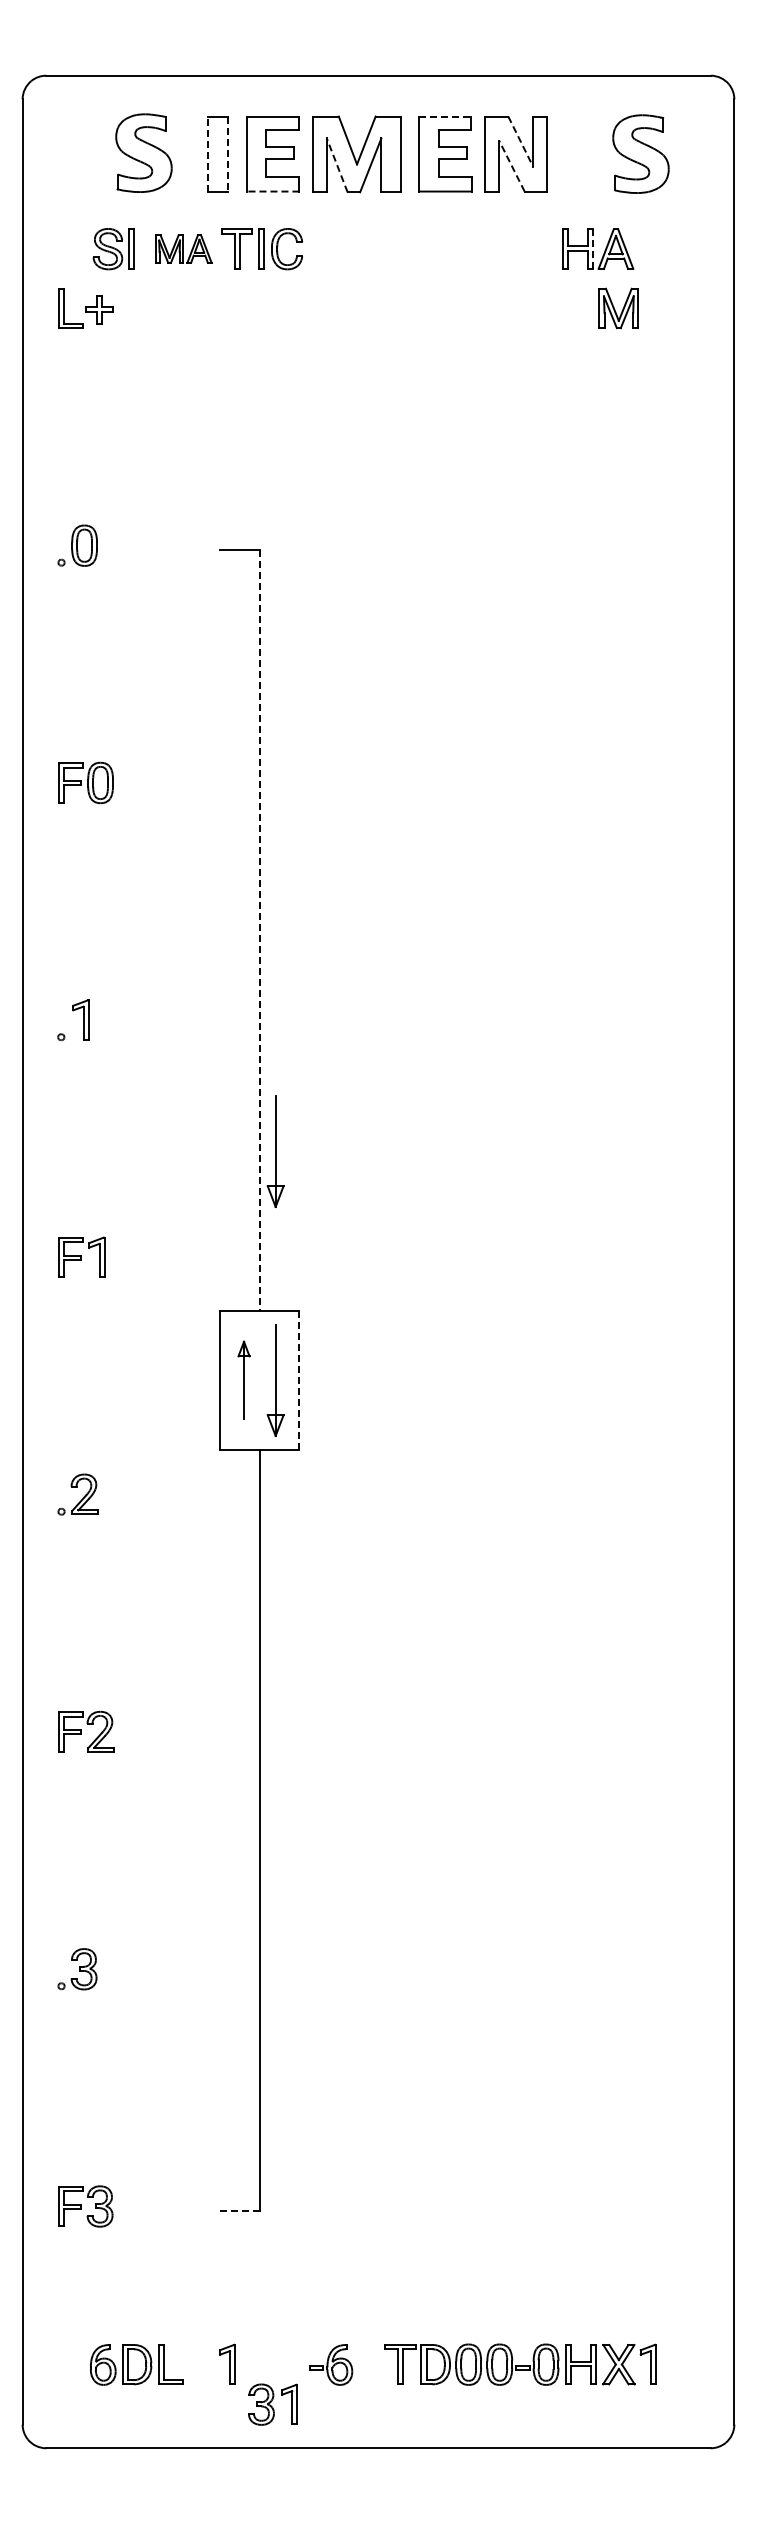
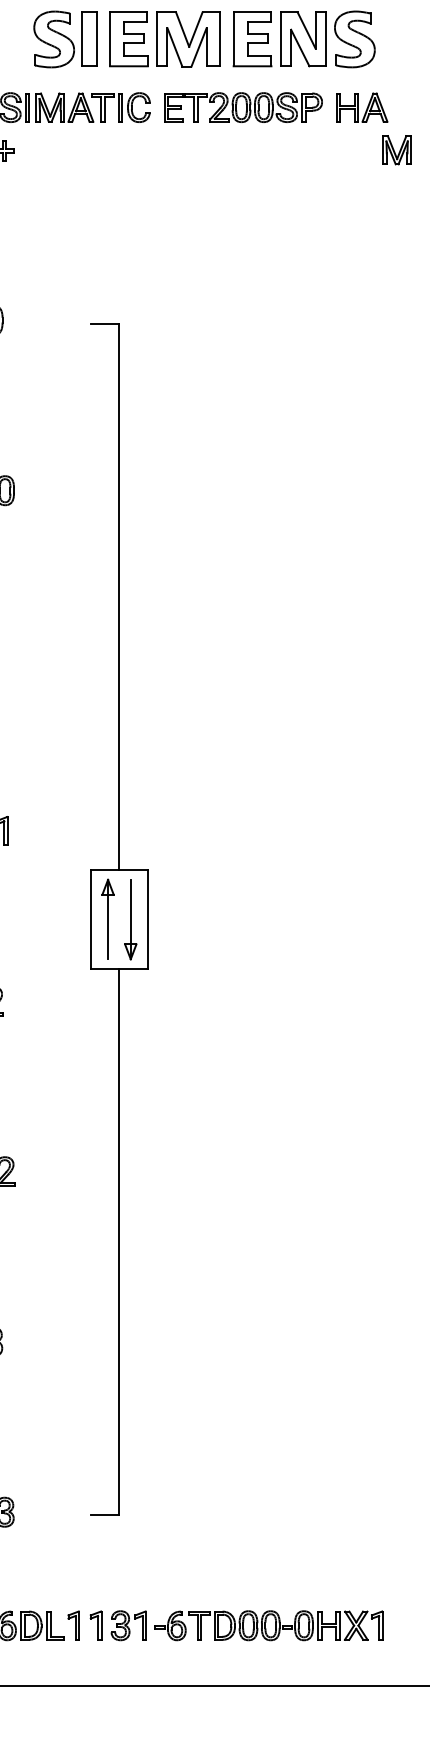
line: (444, 116) -> (251, 12), dashed -> solid
line: (520, 141) -> (306, 30), dashed -> solid
part: (143, 152) -> (53, 38), moved
line: (208, 153) -> (82, 38), dashed -> solid
part: (640, 153) -> (354, 38), moved
line: (228, 154) -> (96, 39), dashed -> solid
line: (337, 165) -> (175, 47), dashed -> solid
line: (511, 165) -> (300, 47), dashed -> solid
line: (272, 191) -> (128, 66), dashed -> solid
part: (183, 248) -> (64, 107), size x1.43
part: (432, 249) -> (243, 107), added
line: (592, 249) -> (358, 107), dashed -> solid
part: (618, 308) -> (396, 150), moved
line: (259, 930) -> (119, 596), dashed -> solid
part: (275, 1151) -> (130, 755), removed
part: (243, 1380) -> (107, 919), size x1.43
line: (299, 1381) -> (147, 920), dashed -> solid
line: (240, 2211) -> (105, 1515), dashed -> solid
part: (195, 2363) -> (73, 1624), added
part: (520, 2364) -> (285, 1625), moved
part: (272, 2404) -> (128, 1625), moved

